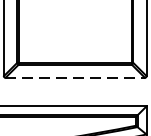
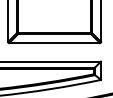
line: (76, 78) -> (55, 43), dashed -> solid

